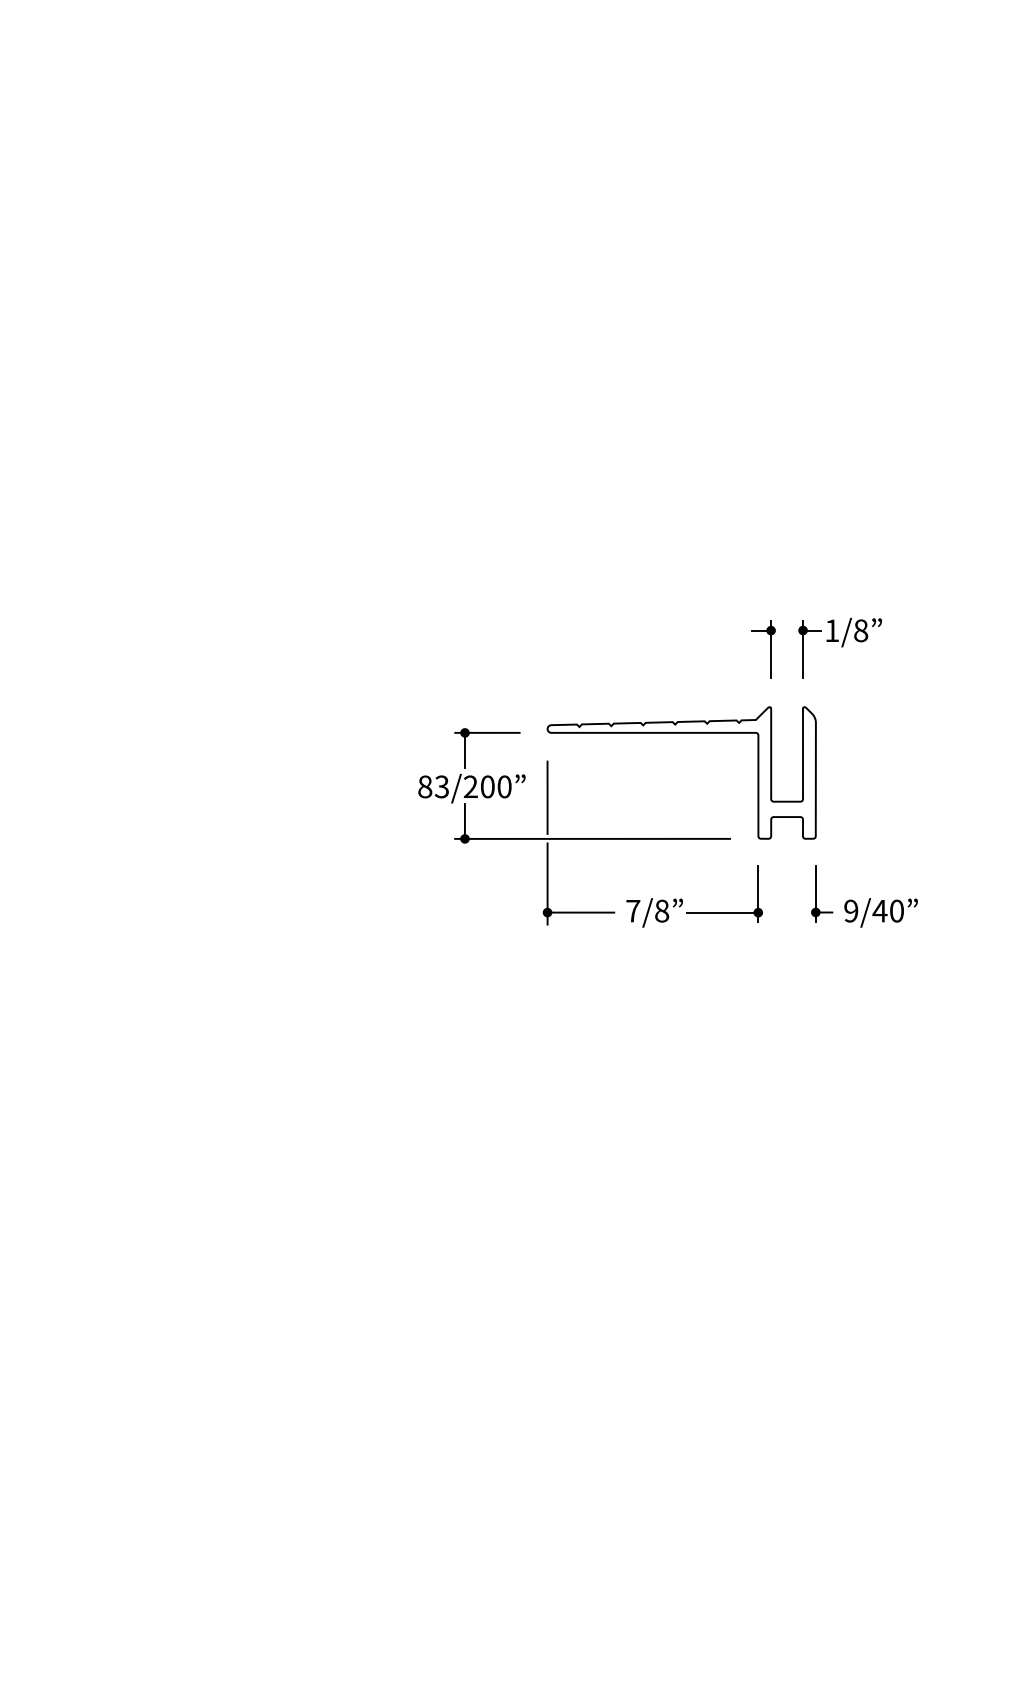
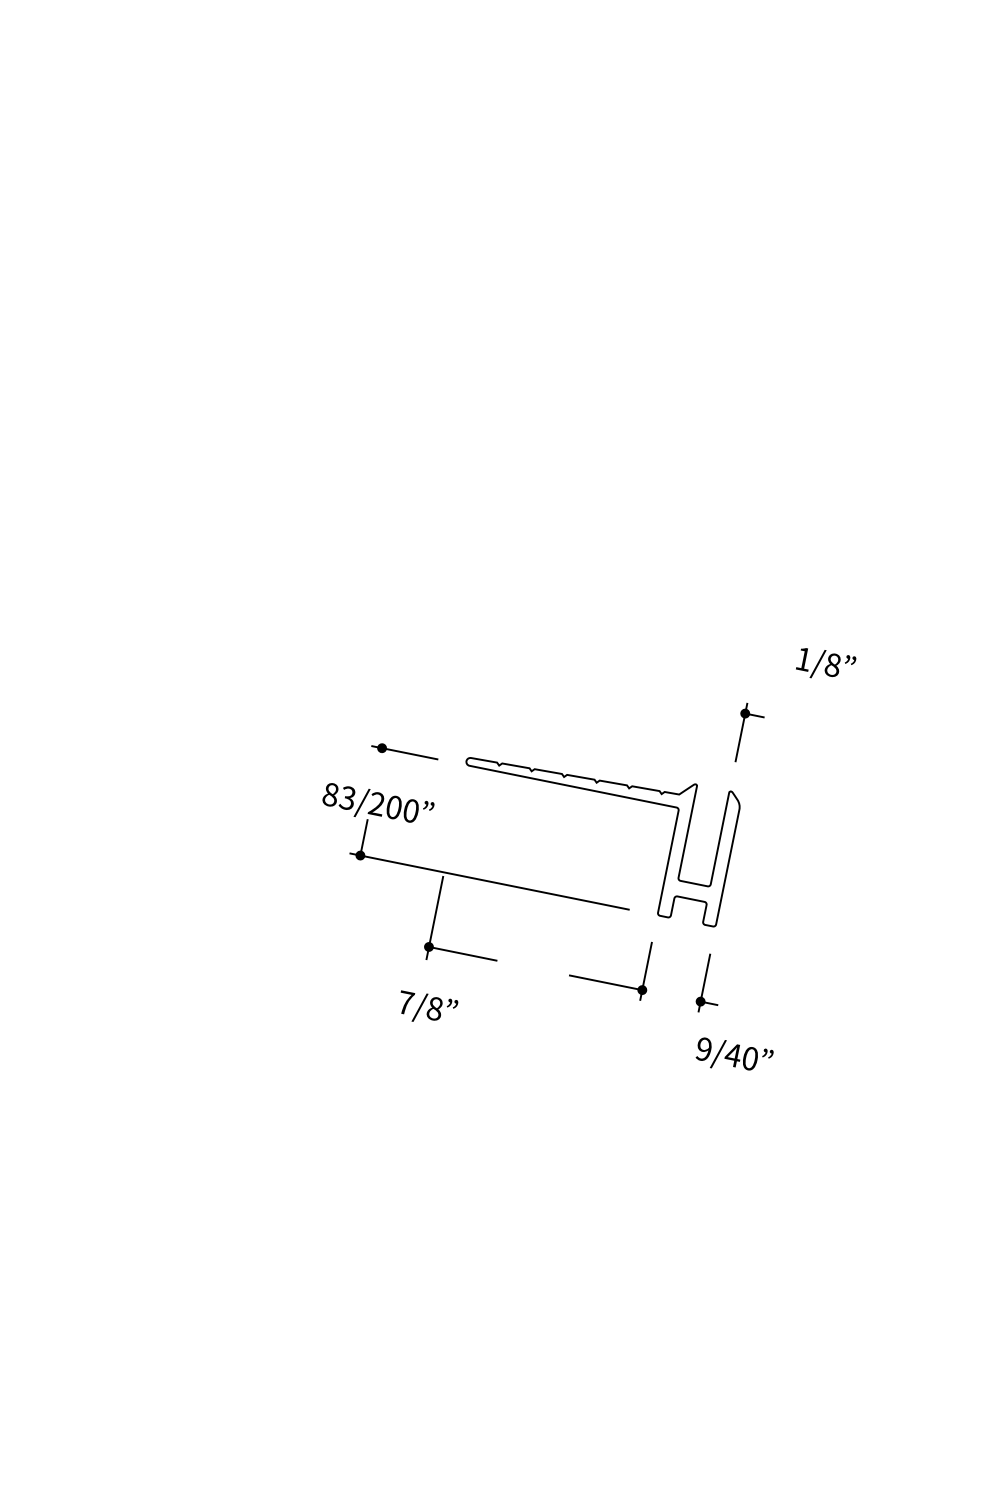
text: (853, 632) -> (824, 665), moved
part: (770, 649) -> (708, 726), removed
line: (464, 750) -> (377, 765), removed
line: (547, 797) -> (452, 830), removed
text: (654, 912) -> (427, 1008), moved
text: (880, 912) -> (733, 1056), moved

